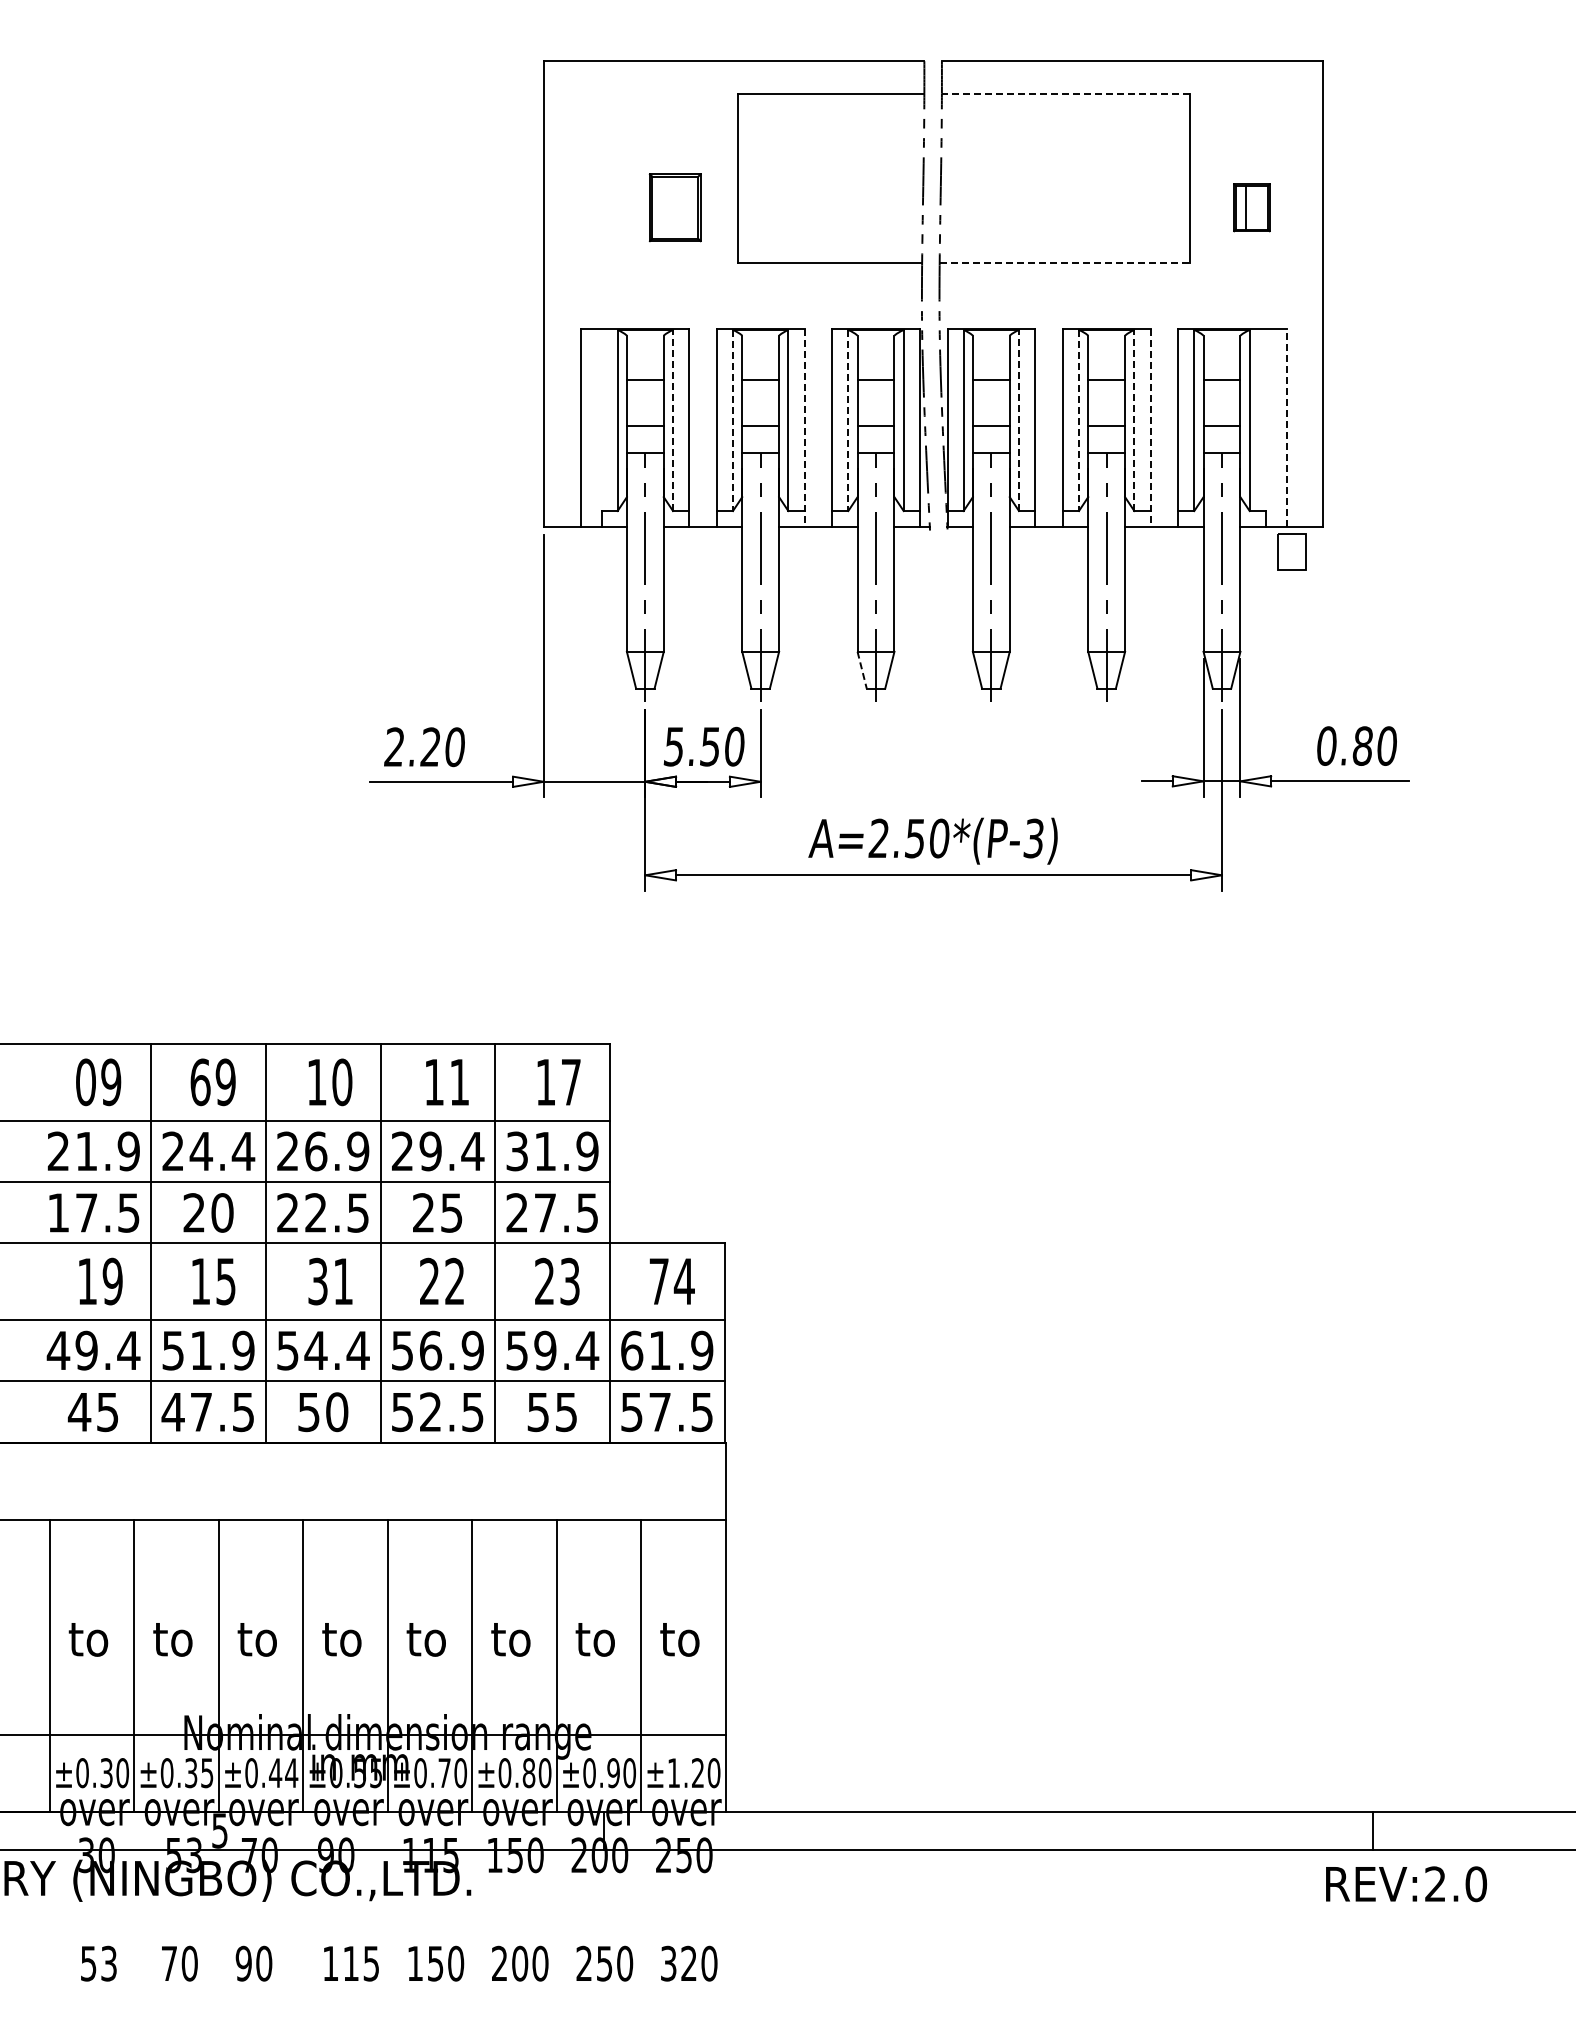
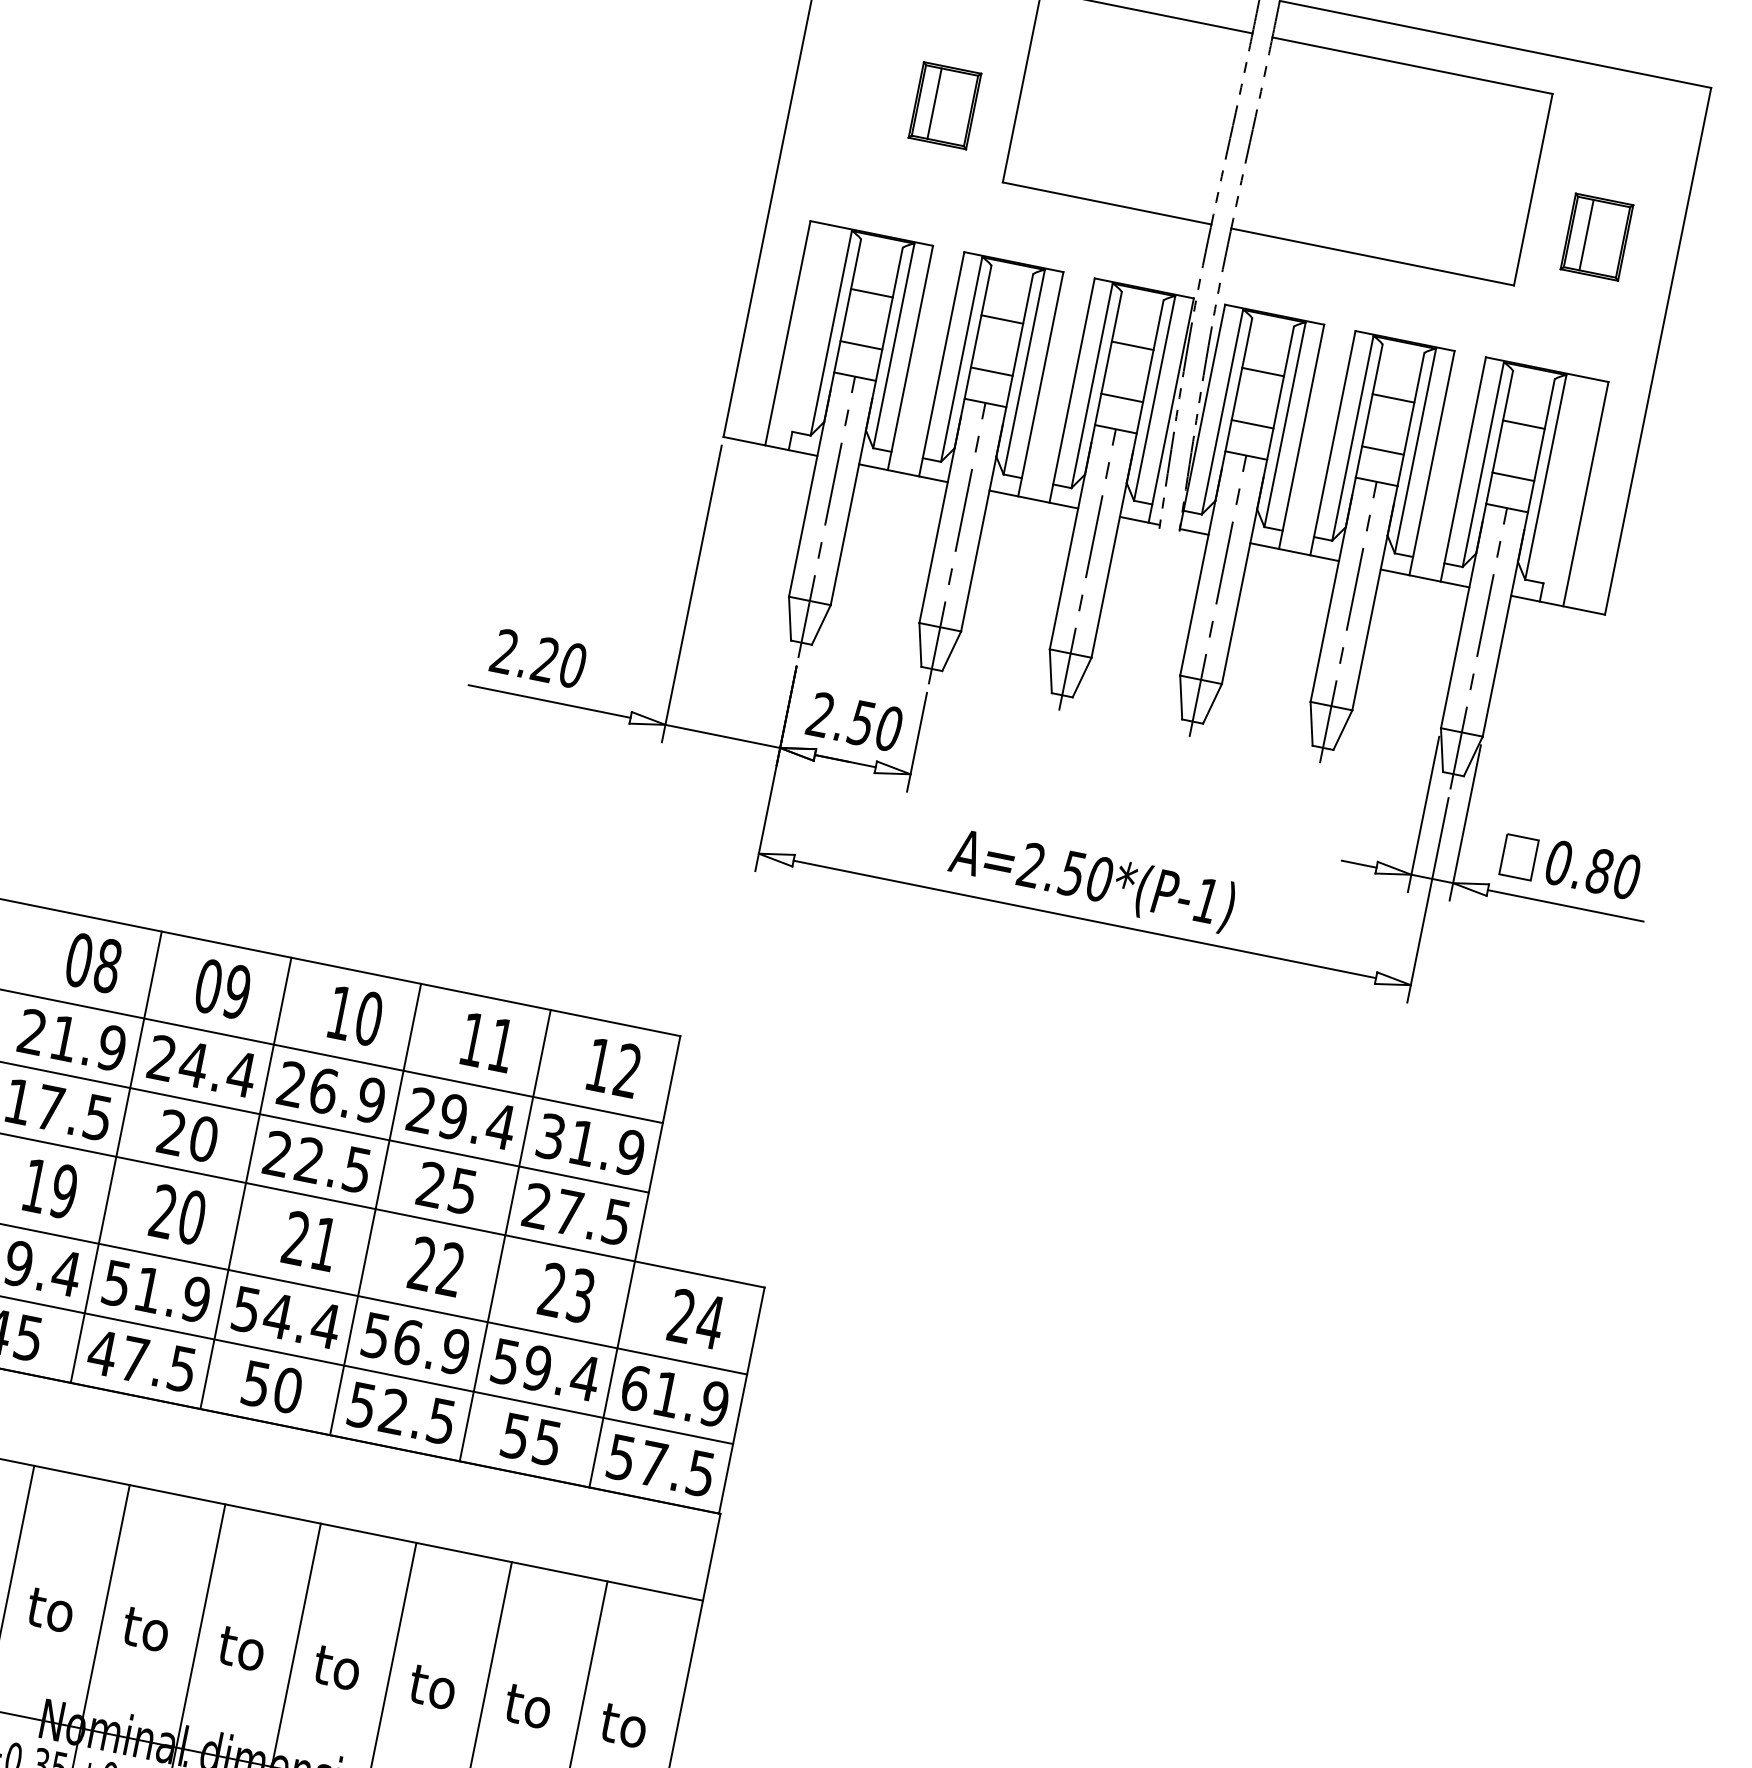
line: (1065, 93) -> (1412, 65), dashed -> solid
line: (666, 207) -> (935, 103), added
part: (1251, 207) -> (1596, 236), size x1.43
line: (1065, 262) -> (1373, 256), dashed -> solid
line: (673, 420) -> (894, 345), dashed -> solid
line: (1019, 420) -> (1285, 424), dashed -> solid
line: (1134, 420) -> (1415, 451), dashed -> solid
line: (733, 421) -> (962, 360), dashed -> solid
line: (848, 421) -> (1092, 386), dashed -> solid
line: (1078, 421) -> (1352, 439), dashed -> solid
line: (1286, 427) -> (1585, 493), dashed -> solid
line: (804, 428) -> (1040, 384), dashed -> solid
line: (1150, 428) -> (1431, 463), dashed -> solid
part: (1291, 551) -> (1518, 856), moved
line: (862, 670) -> (1051, 671), dashed -> solid
text: (673, 746) -> (820, 714), 5.50 -> 2.50
text: (1033, 838) -> (1206, 900), A=2.50*(P-3) -> A=2.50*(P-1)
text: (200, 1081) -> (208, 985), 69 -> 09
text: (570, 1081) -> (627, 1069), 17 -> 12
text: (111, 1082) -> (108, 966), 09 -> 08
text: (658, 1280) -> (681, 1314), 74 -> 24
text: (213, 1281) -> (178, 1214), 15 -> 20
text: (317, 1281) -> (295, 1238), 31 -> 21

